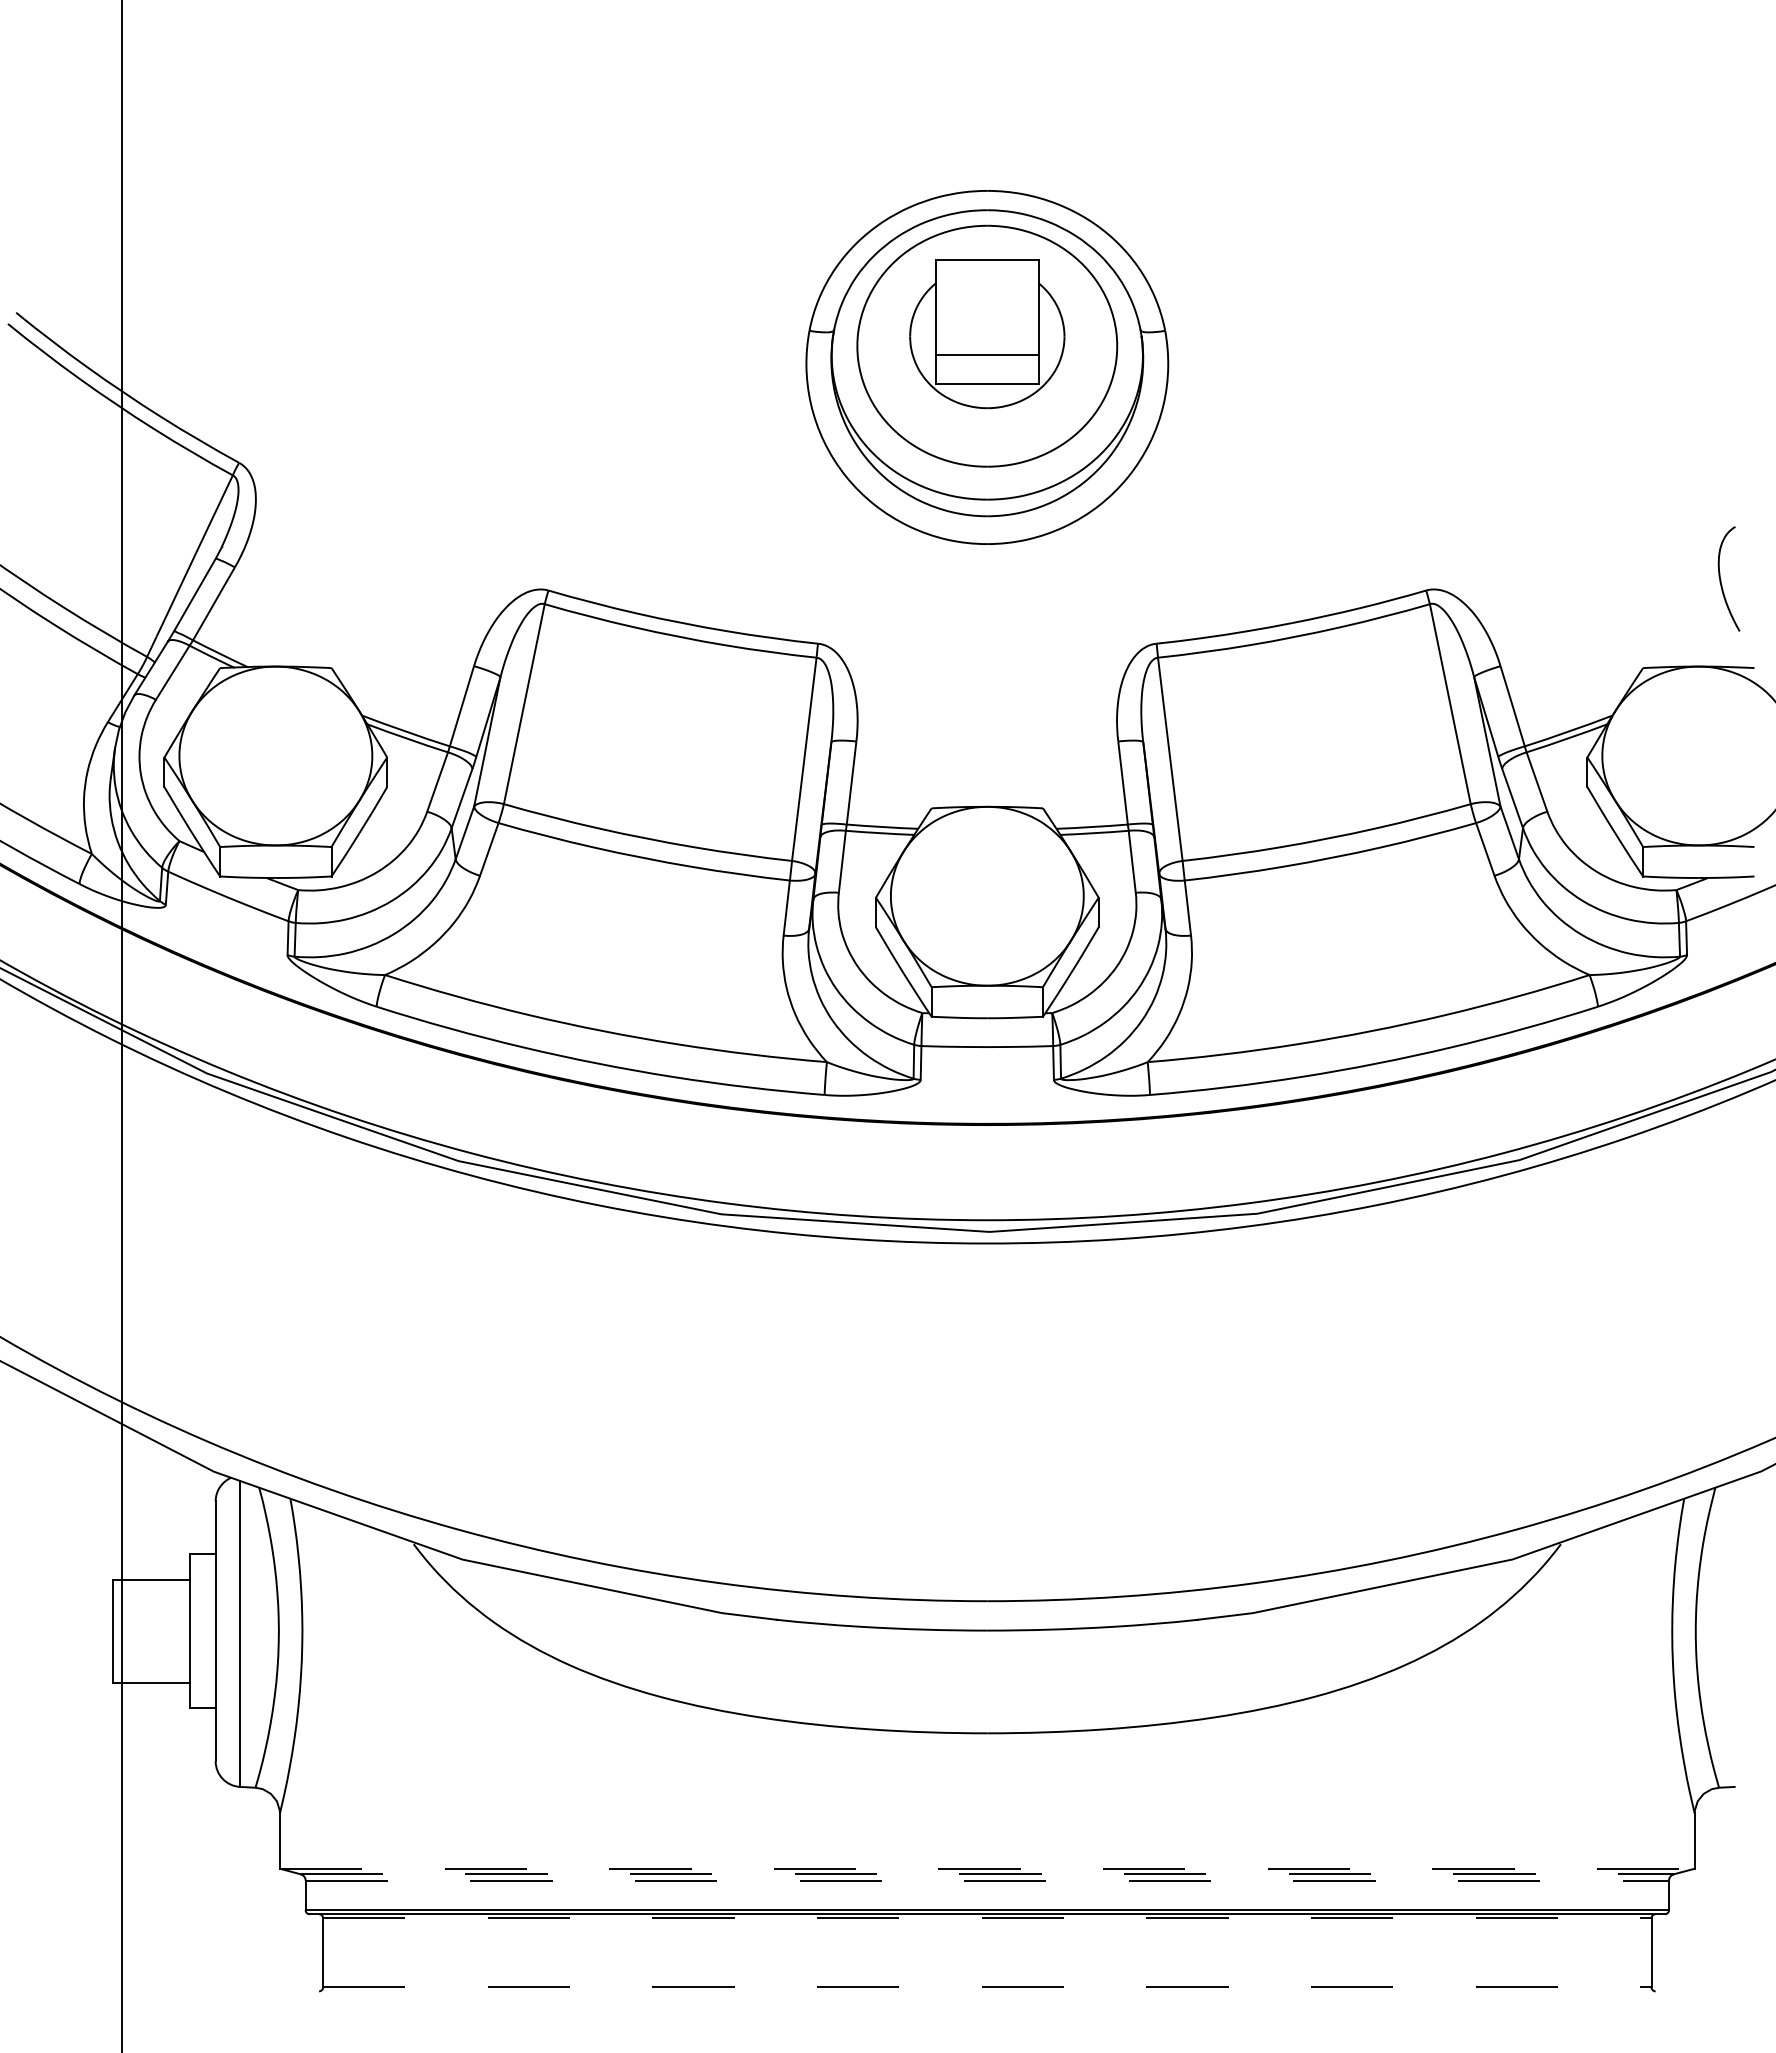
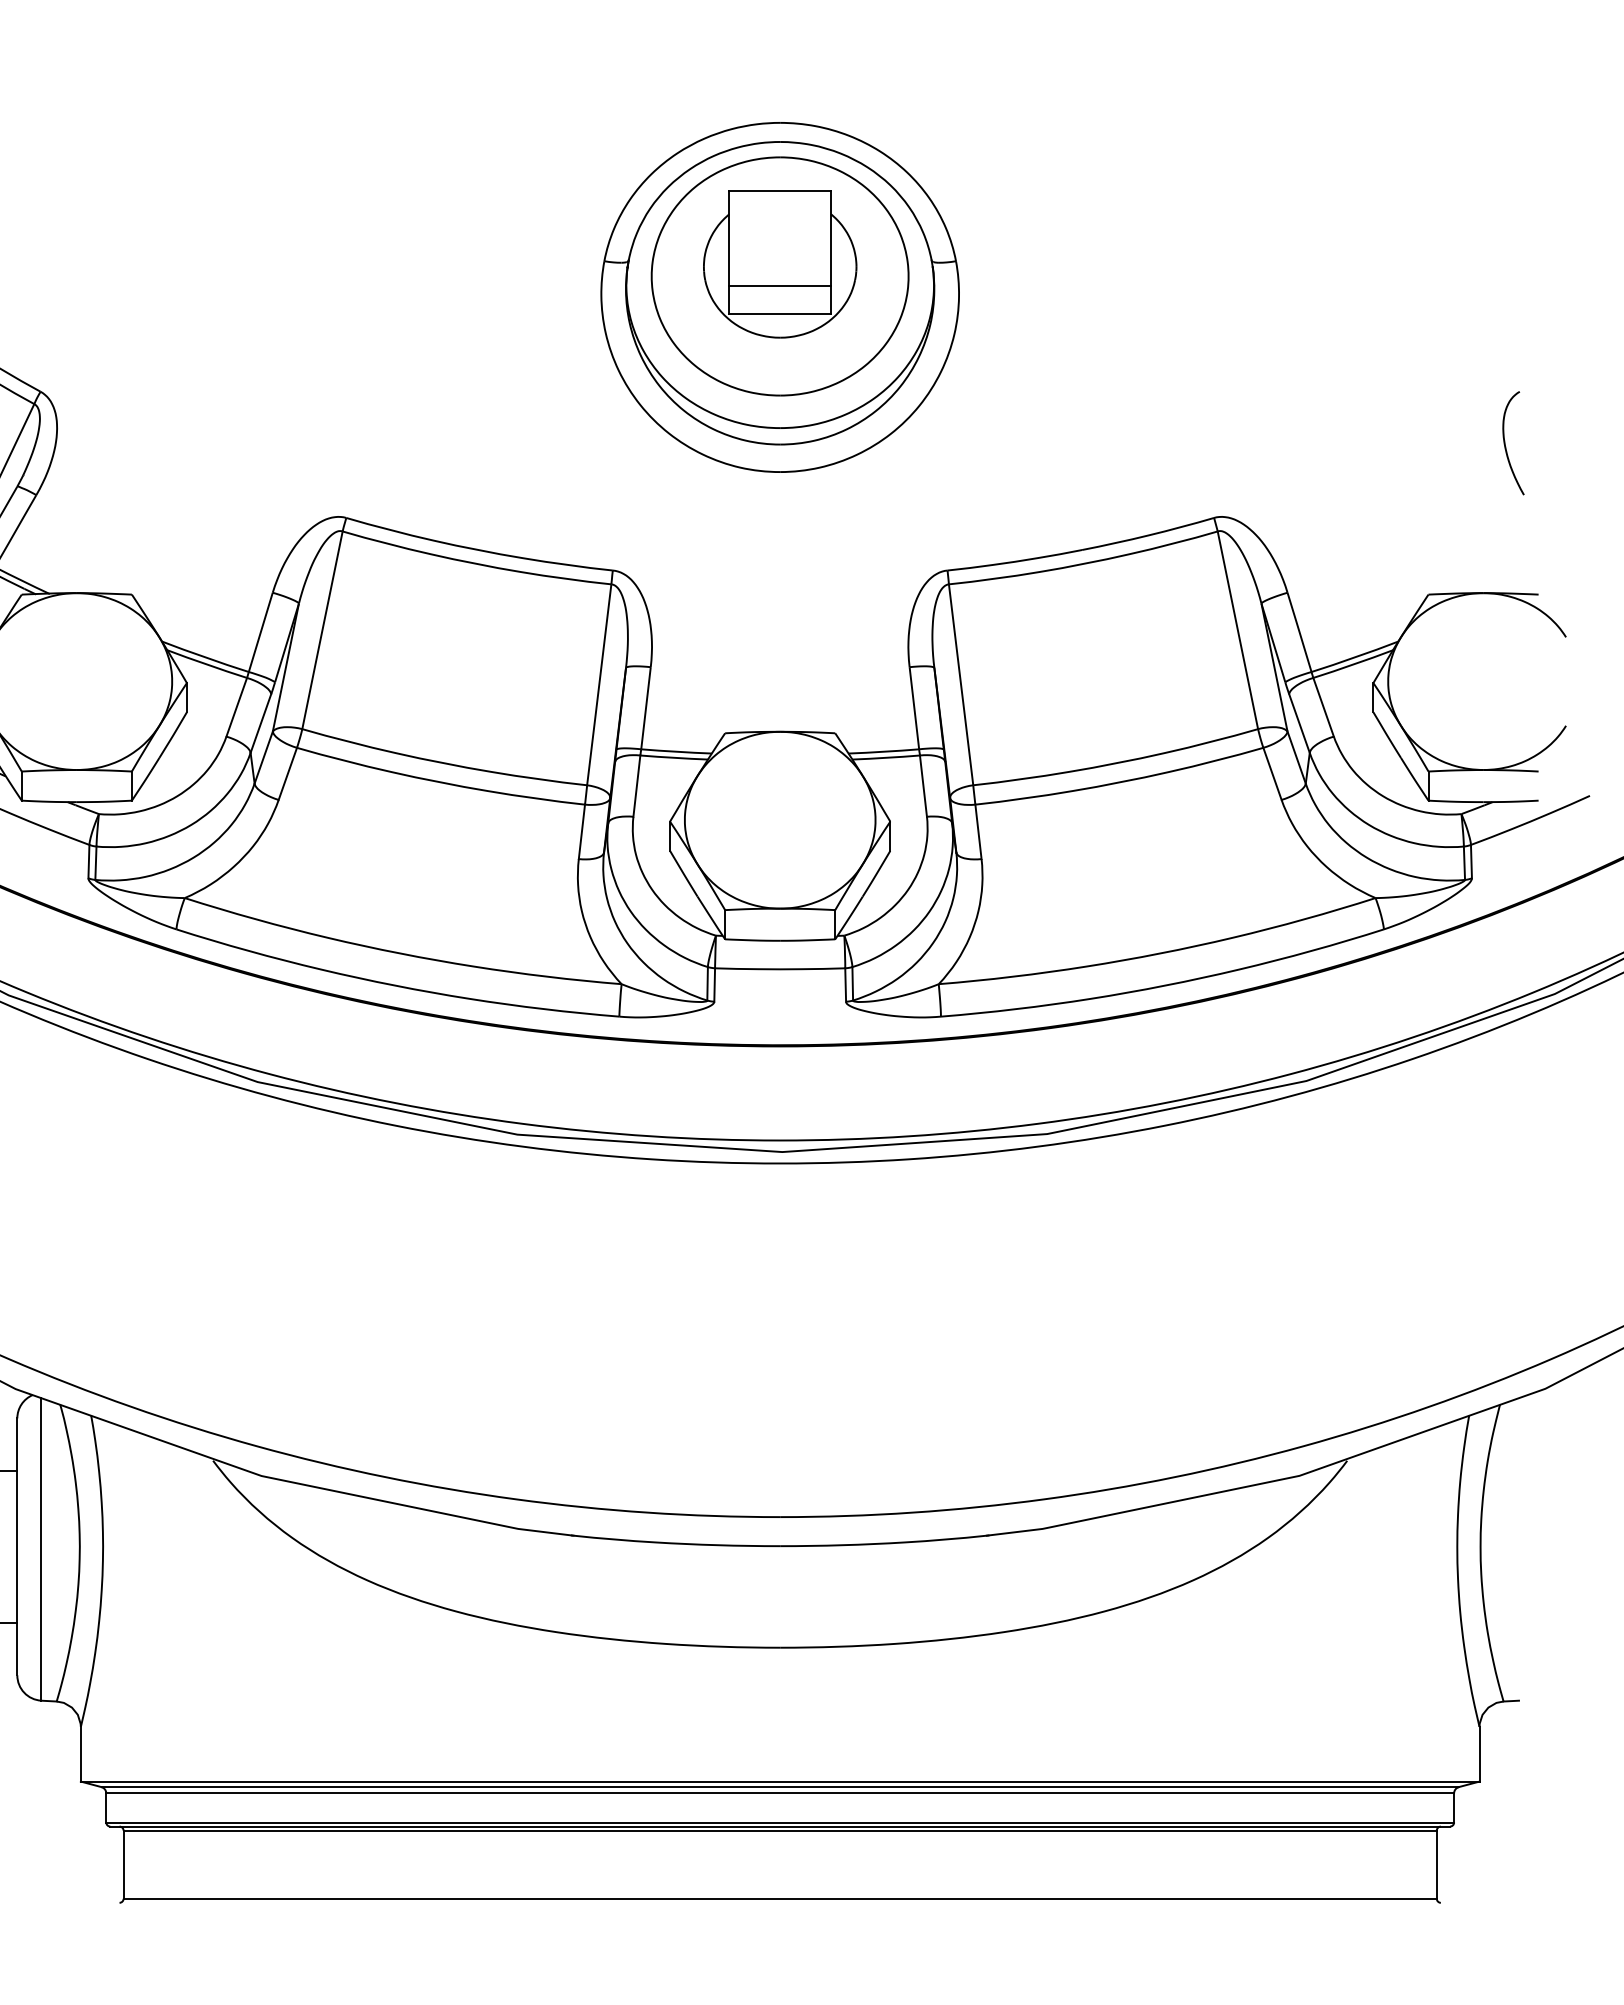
curve: (1721, 579) -> (1505, 443), moved
line: (987, 1868) -> (780, 1781), dashed -> solid
line: (987, 1874) -> (780, 1787), dashed -> solid
line: (987, 1880) -> (780, 1793), dashed -> solid
line: (987, 1918) -> (780, 1830), dashed -> solid
line: (987, 1987) -> (780, 1899), dashed -> solid

